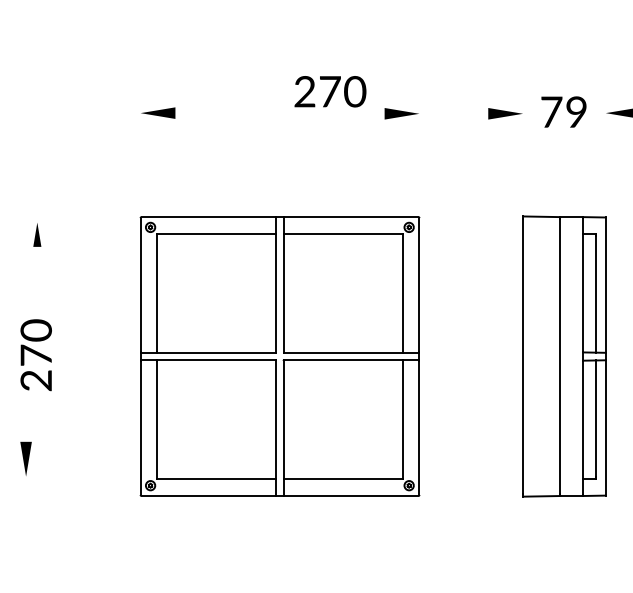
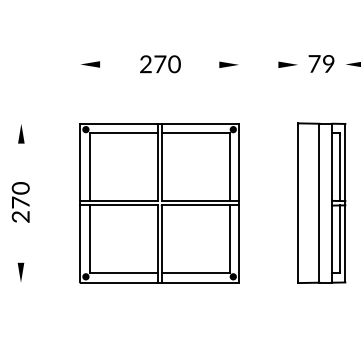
text: (330, 92) -> (160, 64), moved
part: (37, 234) -> (21, 133), size x1.43
part: (25, 457) -> (20, 271), moved

